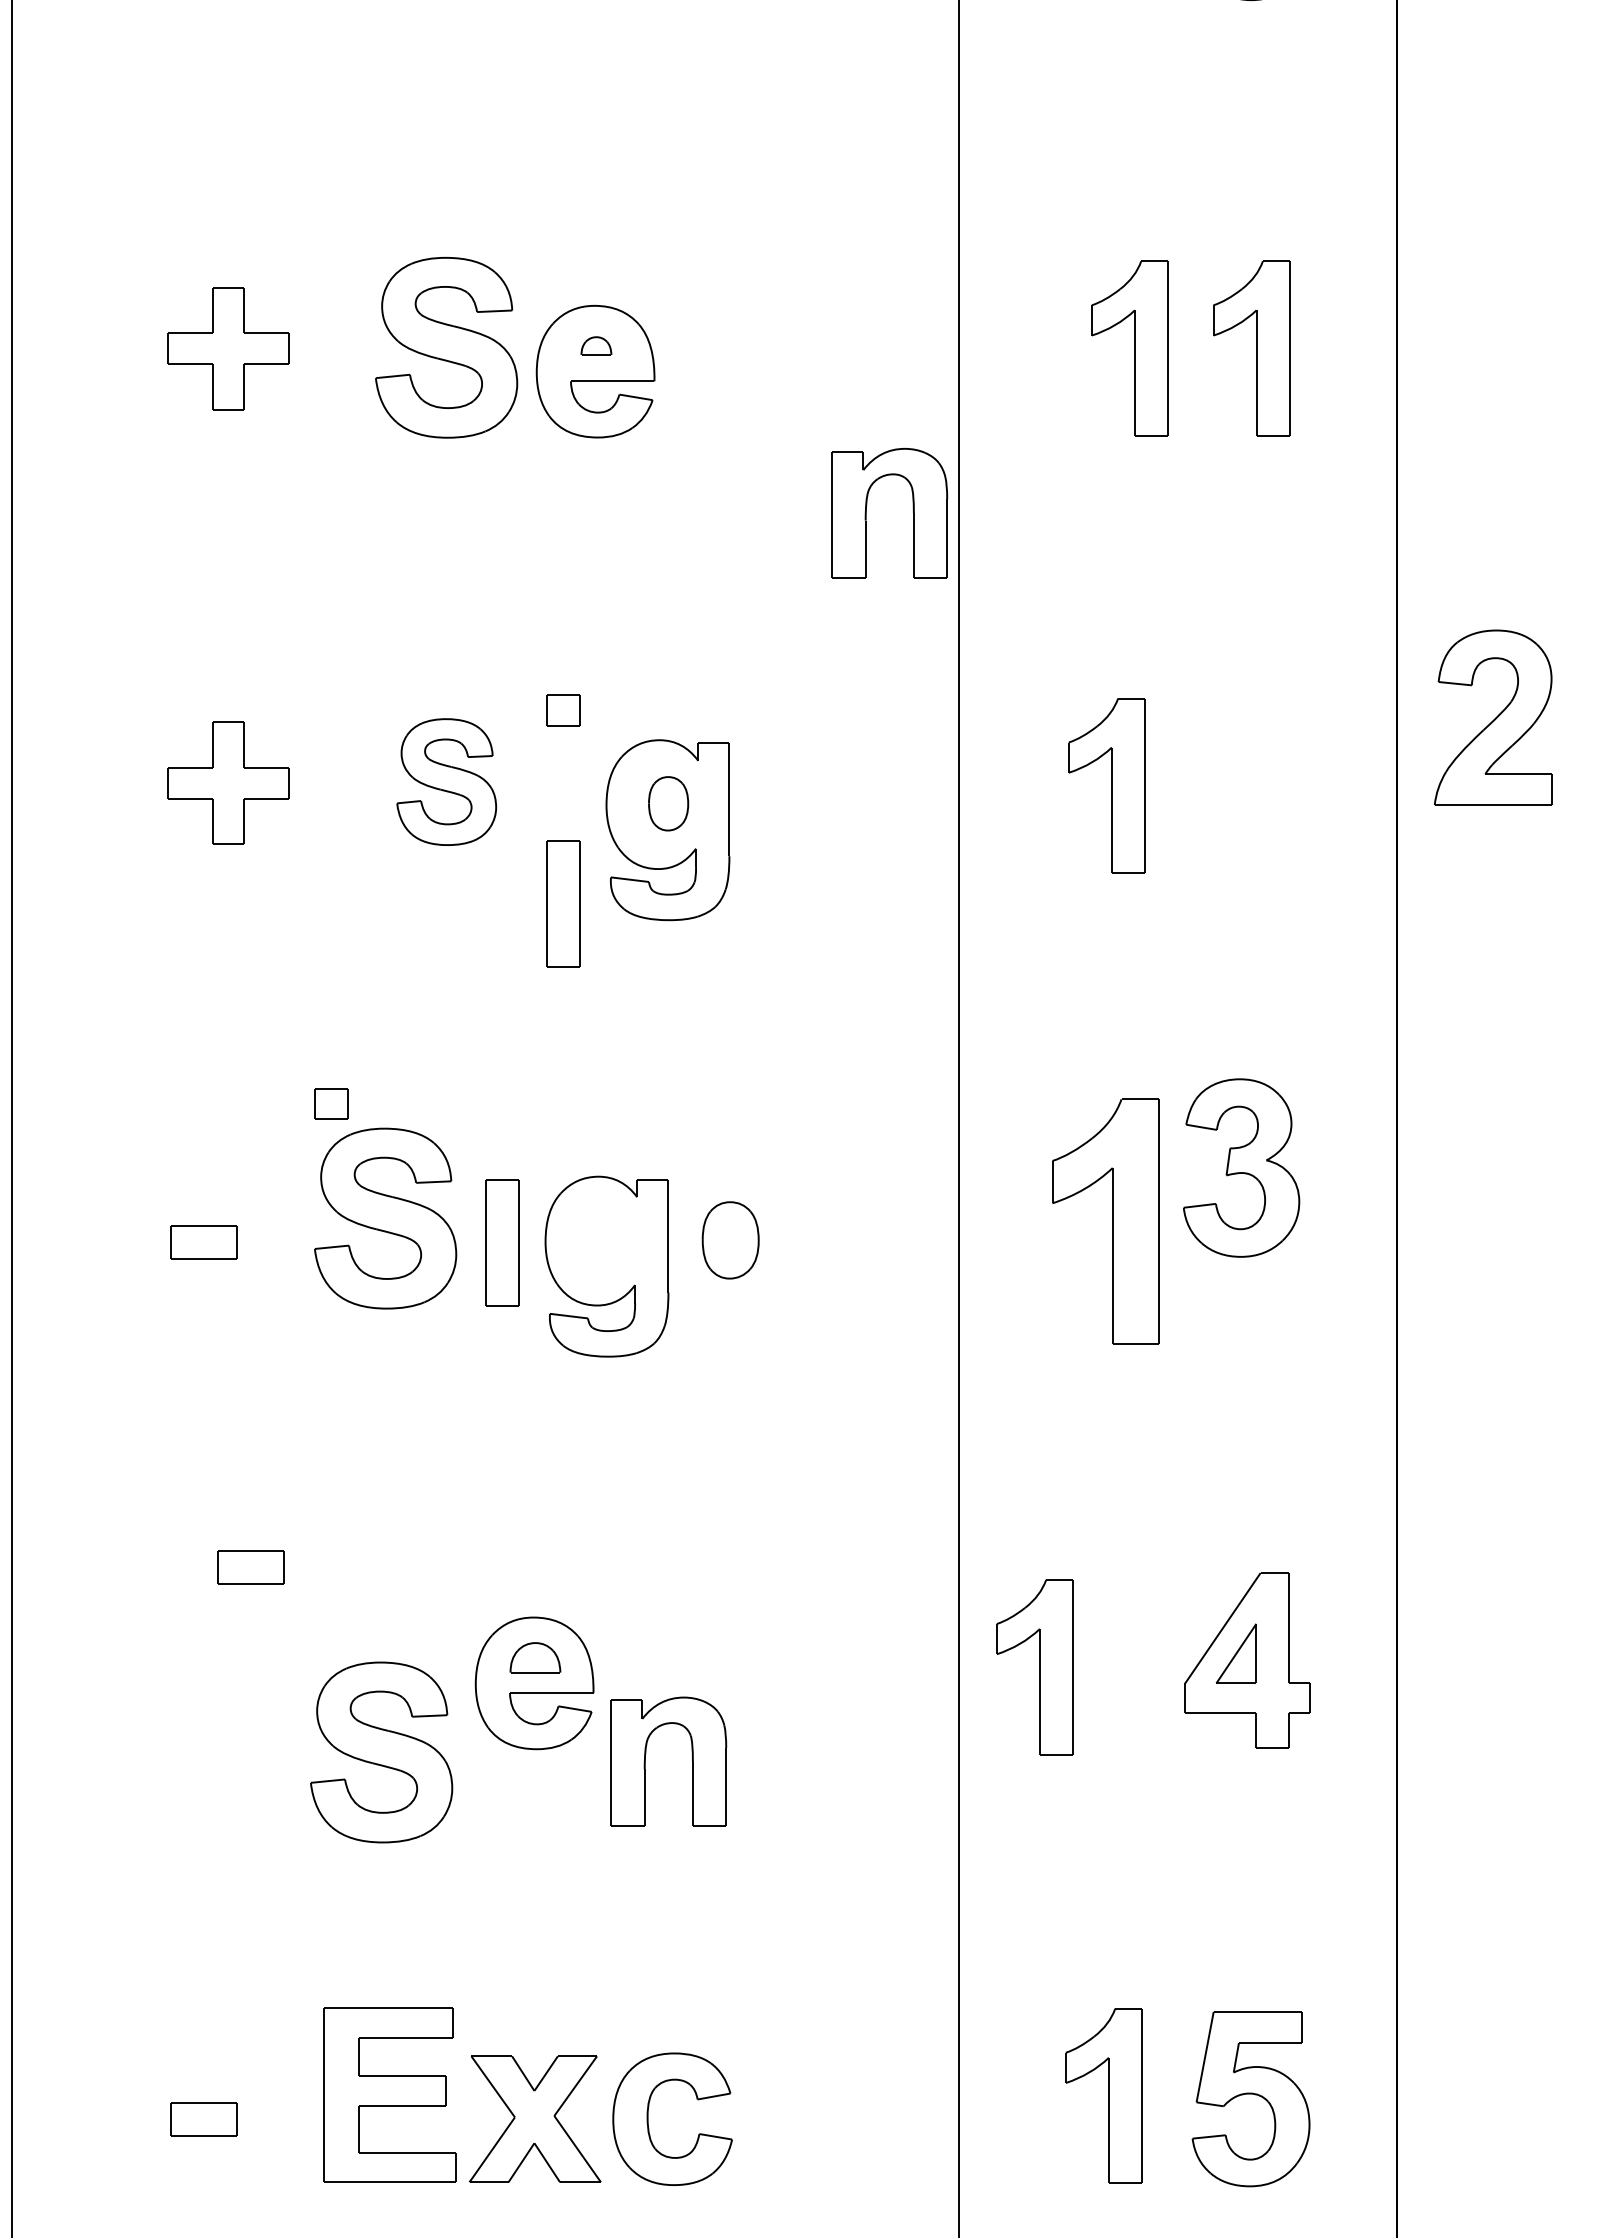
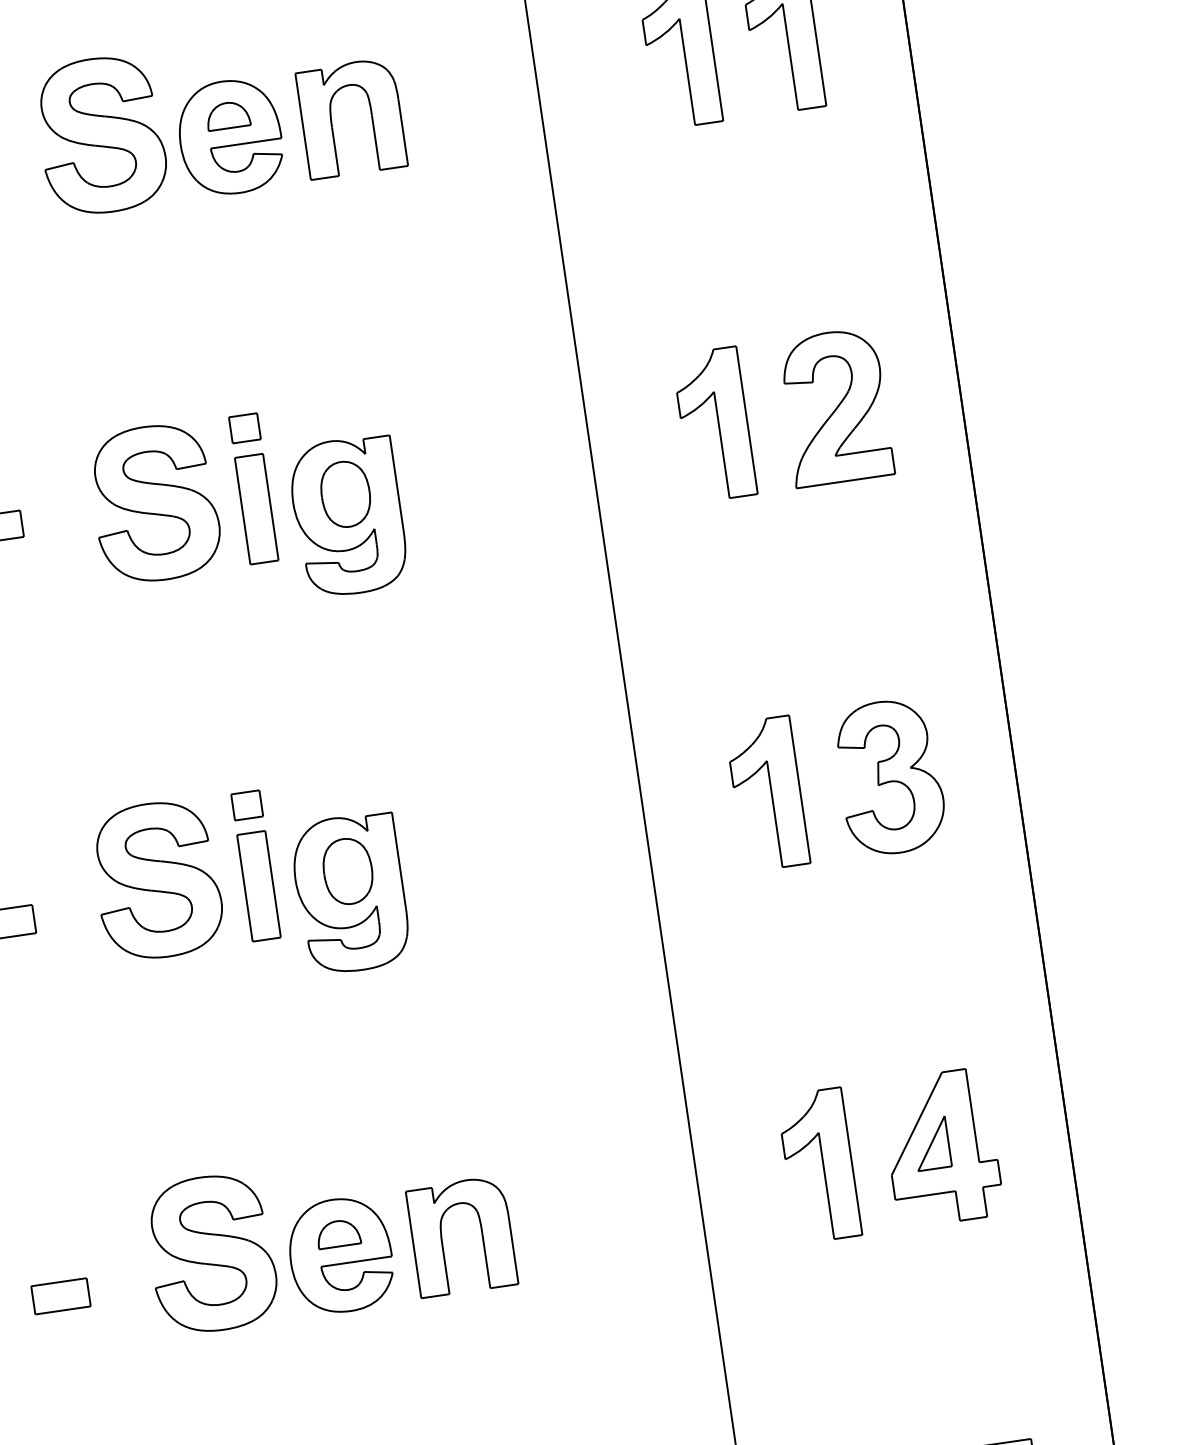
part: (596, 345) -> (228, 115), size x1.67
part: (866, 513) -> (331, 121), moved
part: (1492, 717) -> (834, 407), moved
part: (446, 781) -> (154, 502), size x1.43
part: (668, 803) -> (345, 493), size x1.43
part: (563, 903) -> (256, 508), moved
part: (331, 1103) -> (247, 804), moved
part: (1241, 1167) -> (890, 776), moved
part: (1105, 1221) -> (767, 793), size x0.71
part: (730, 1240) -> (347, 871), moved
part: (250, 1567) -> (60, 1296), moved
part: (1034, 1667) -> (818, 1166), moved
part: (381, 1752) -> (211, 1253), moved
part: (645, 1761) -> (442, 1239), moved

